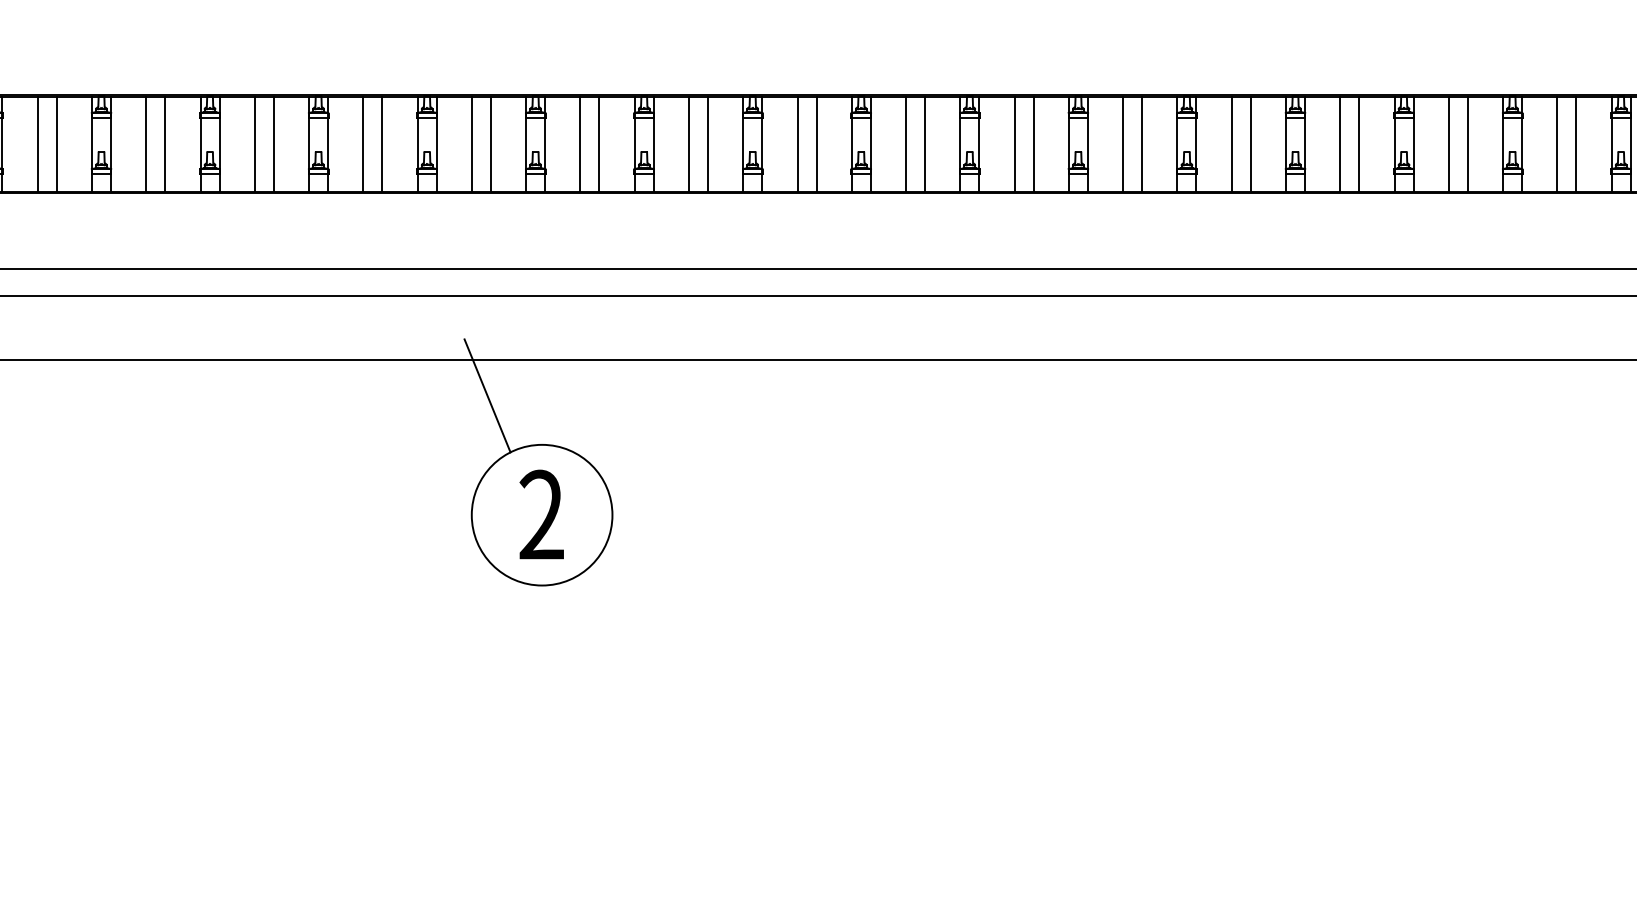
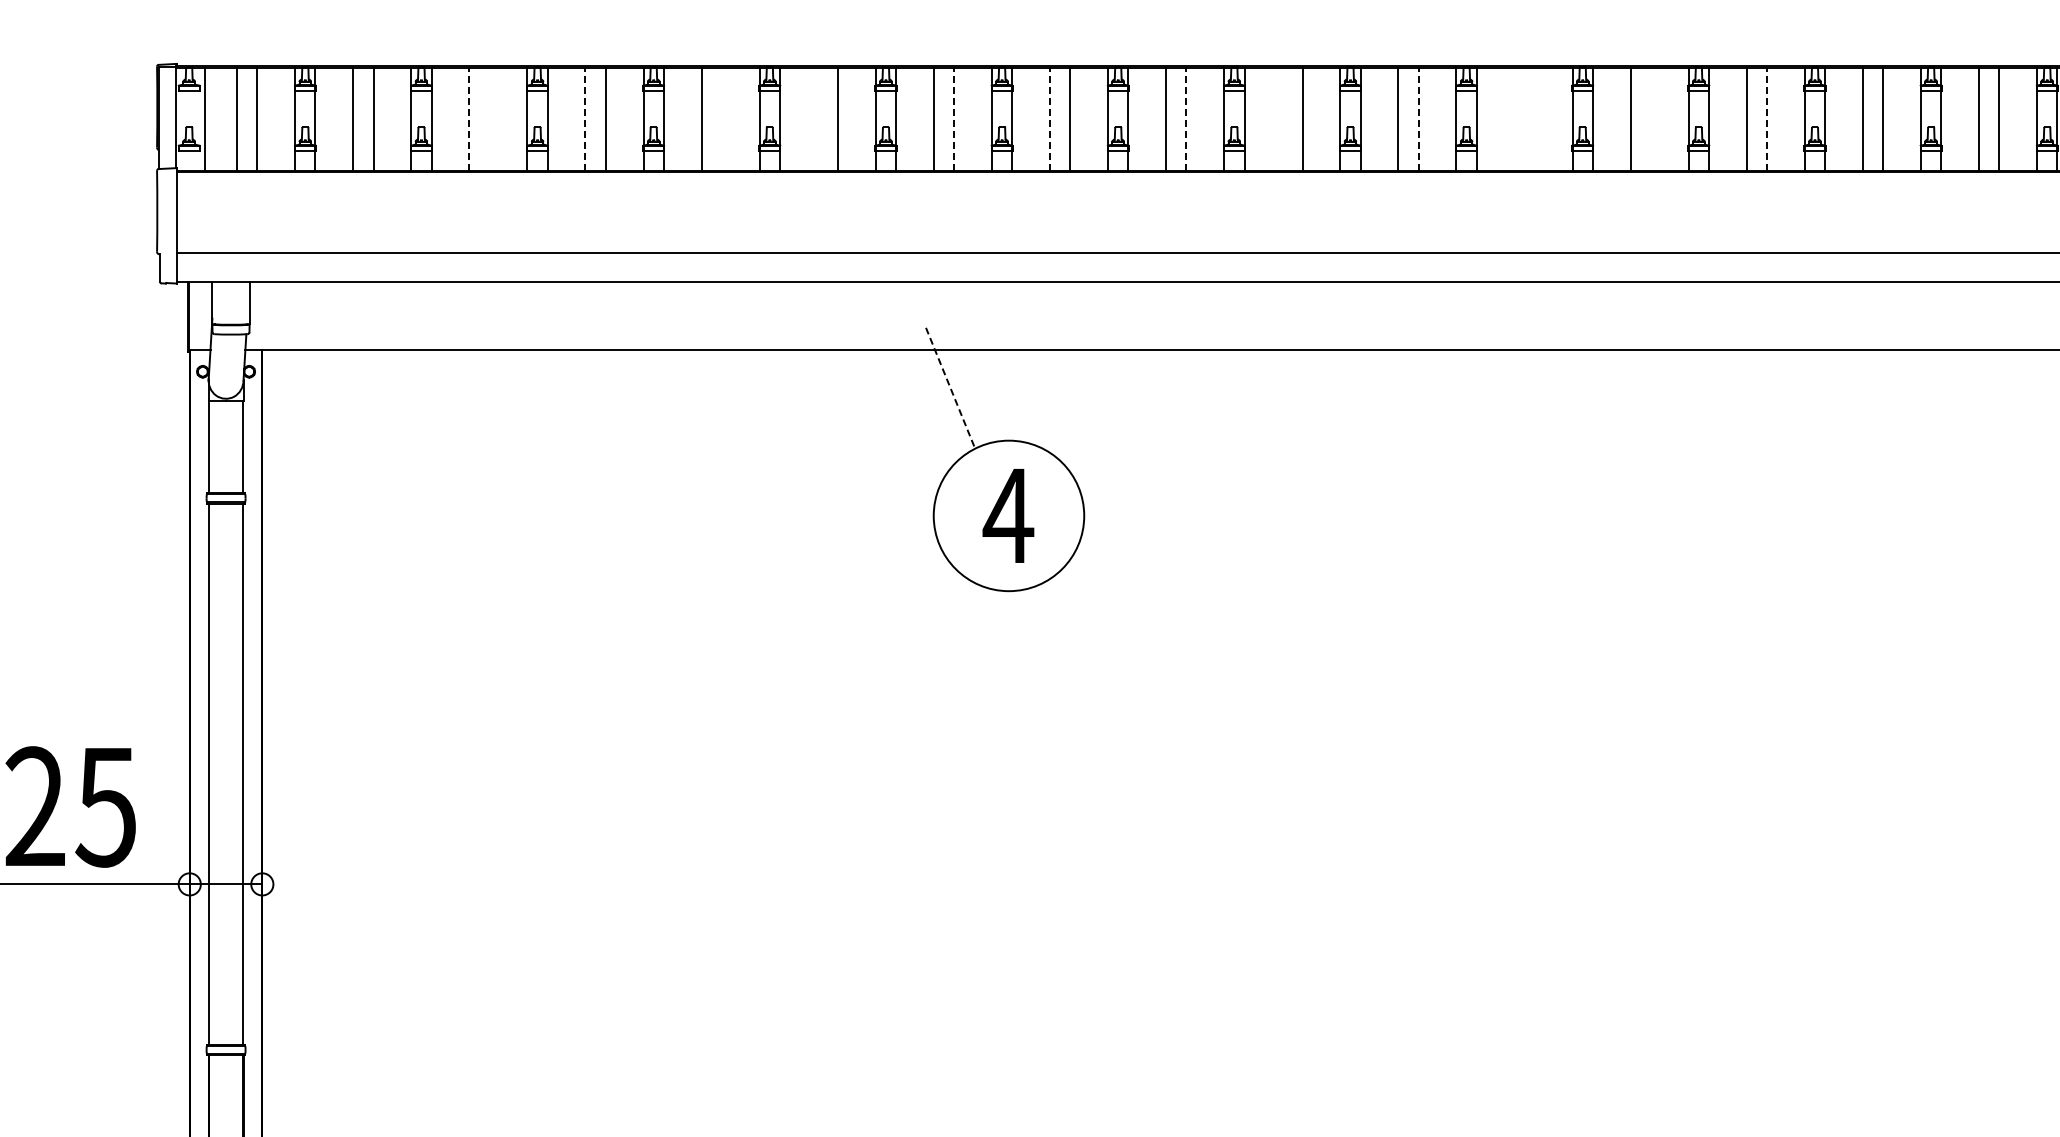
line: (37, 143) -> (469, 118), solid -> dashed
line: (146, 143) -> (585, 118), solid -> dashed
line: (491, 143) -> (954, 118), solid -> dashed
line: (579, 143) -> (1049, 118), solid -> dashed
line: (708, 143) -> (1186, 118), solid -> dashed
line: (924, 143) -> (1418, 118), solid -> dashed
line: (1251, 143) -> (1767, 118), solid -> dashed
line: (56, 144) -> (489, 119), removed
line: (273, 144) -> (721, 119), removed
line: (363, 144) -> (817, 119), removed
line: (797, 144) -> (1282, 119), removed
line: (1014, 144) -> (1514, 119), removed
line: (1033, 144) -> (1534, 119), removed
line: (1141, 144) -> (1650, 119), removed
line: (487, 396) -> (950, 388), solid -> dashed
text: (541, 513) -> (1008, 514), 2 -> 4

